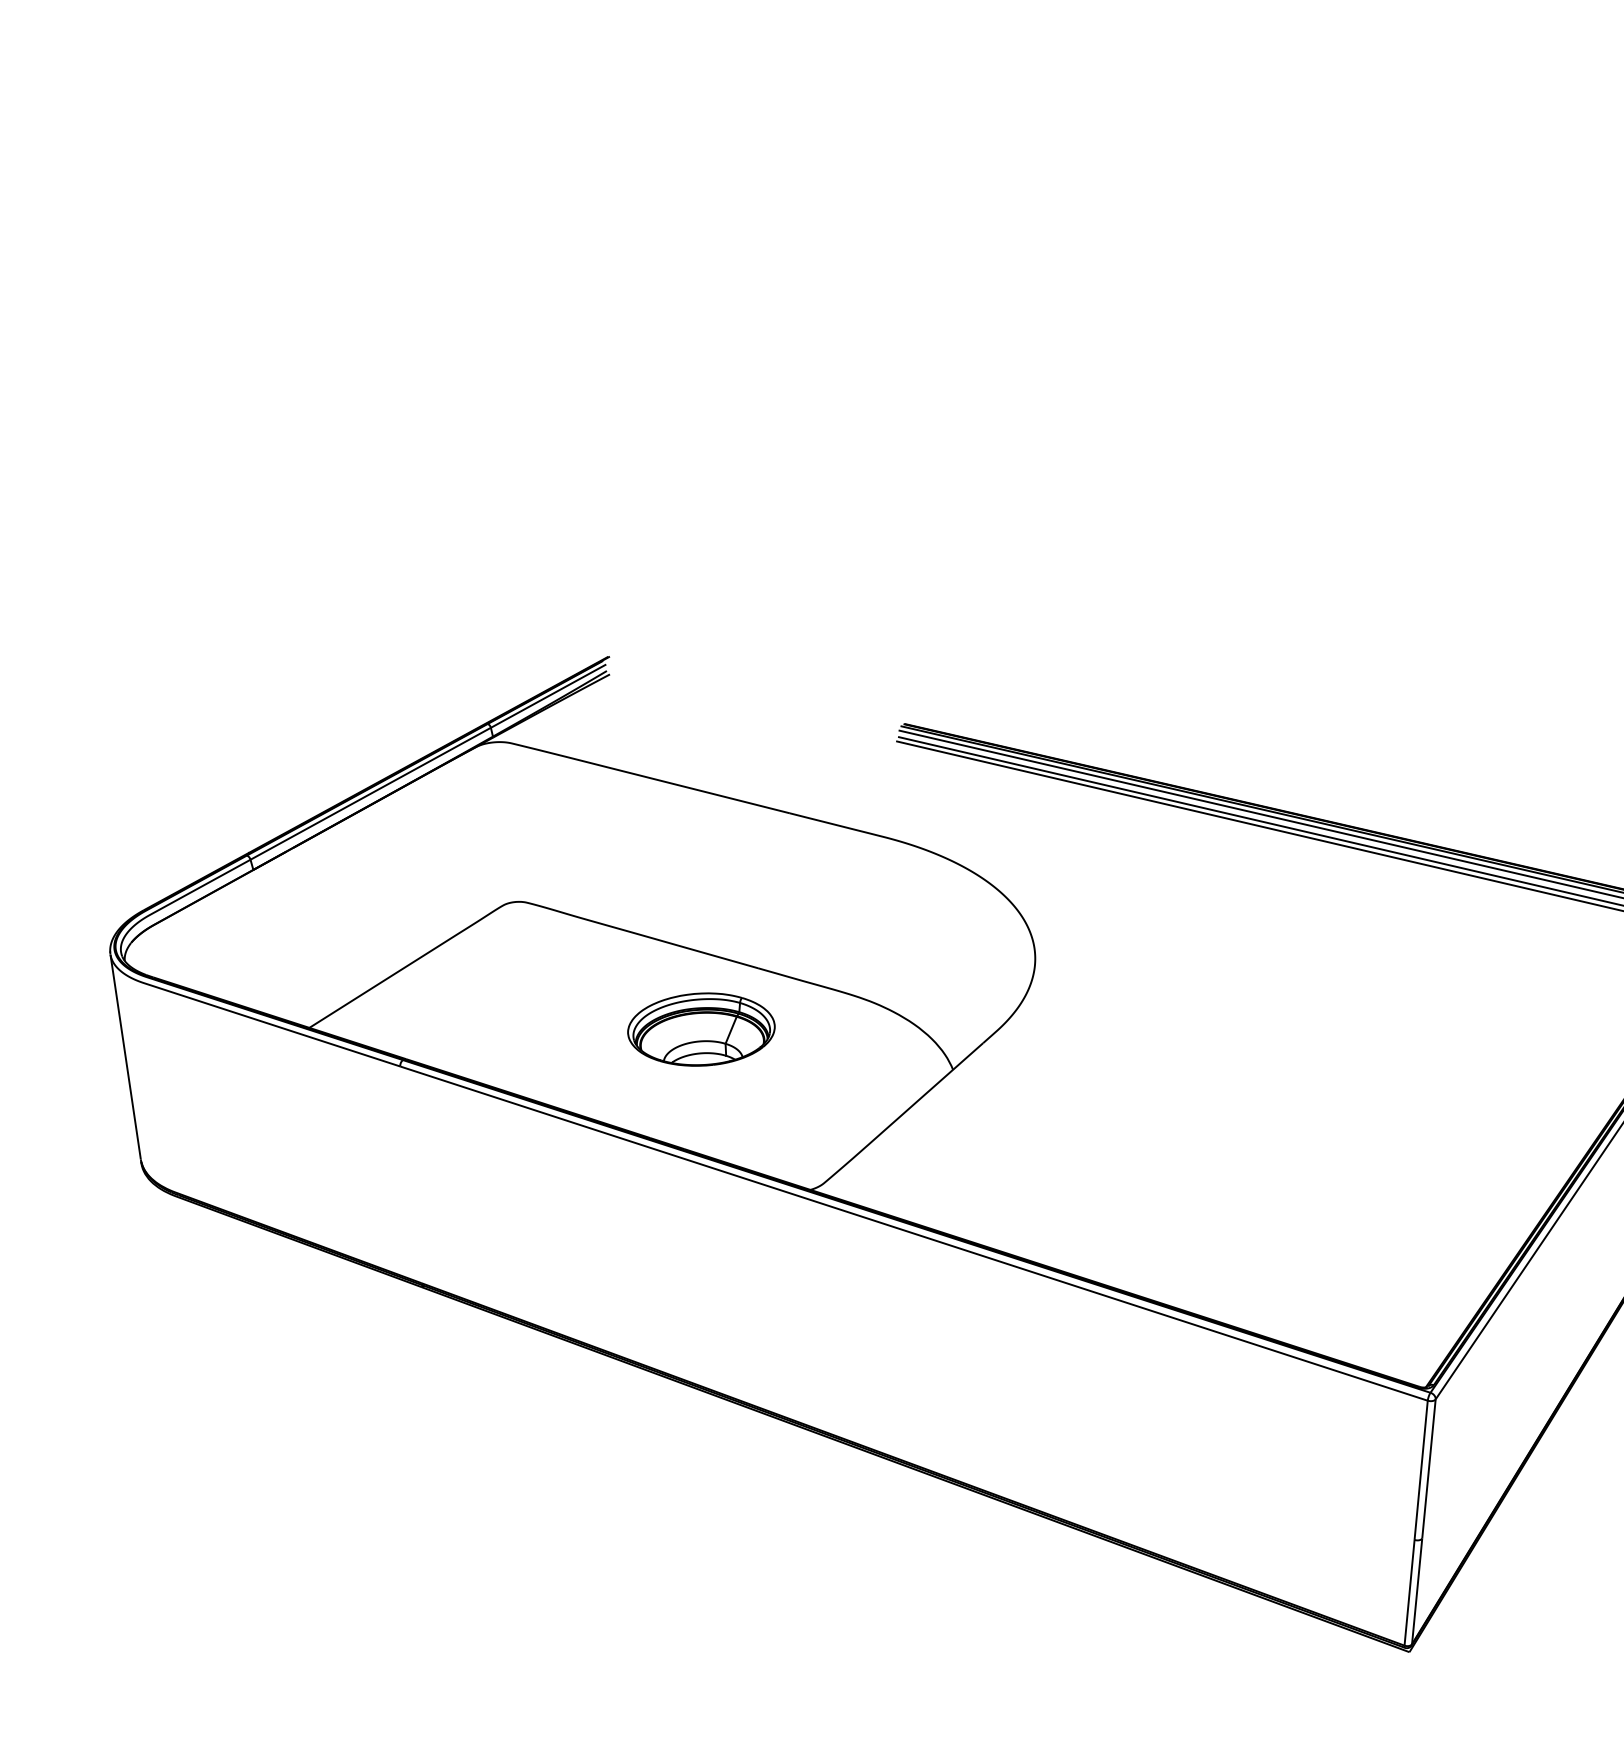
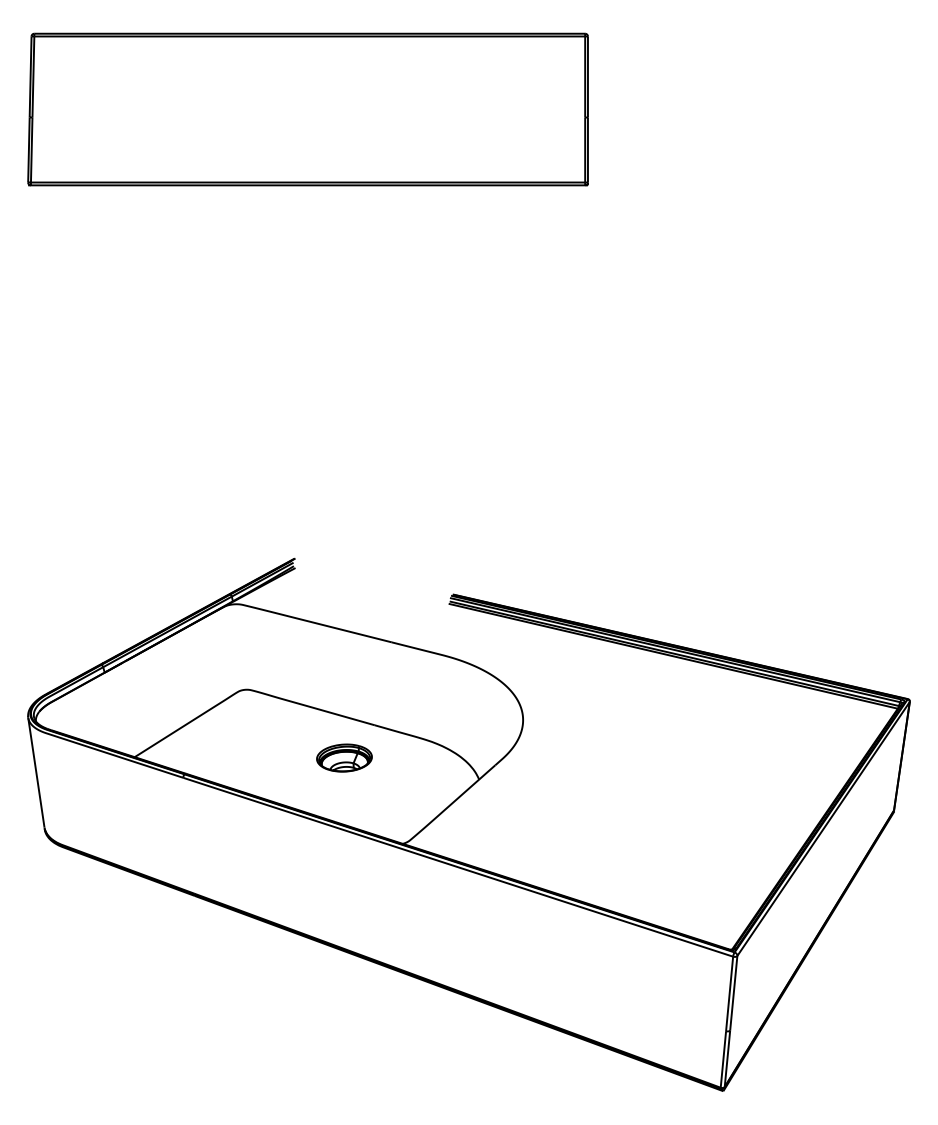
part: (701, 1028) -> (344, 757), size x0.7

